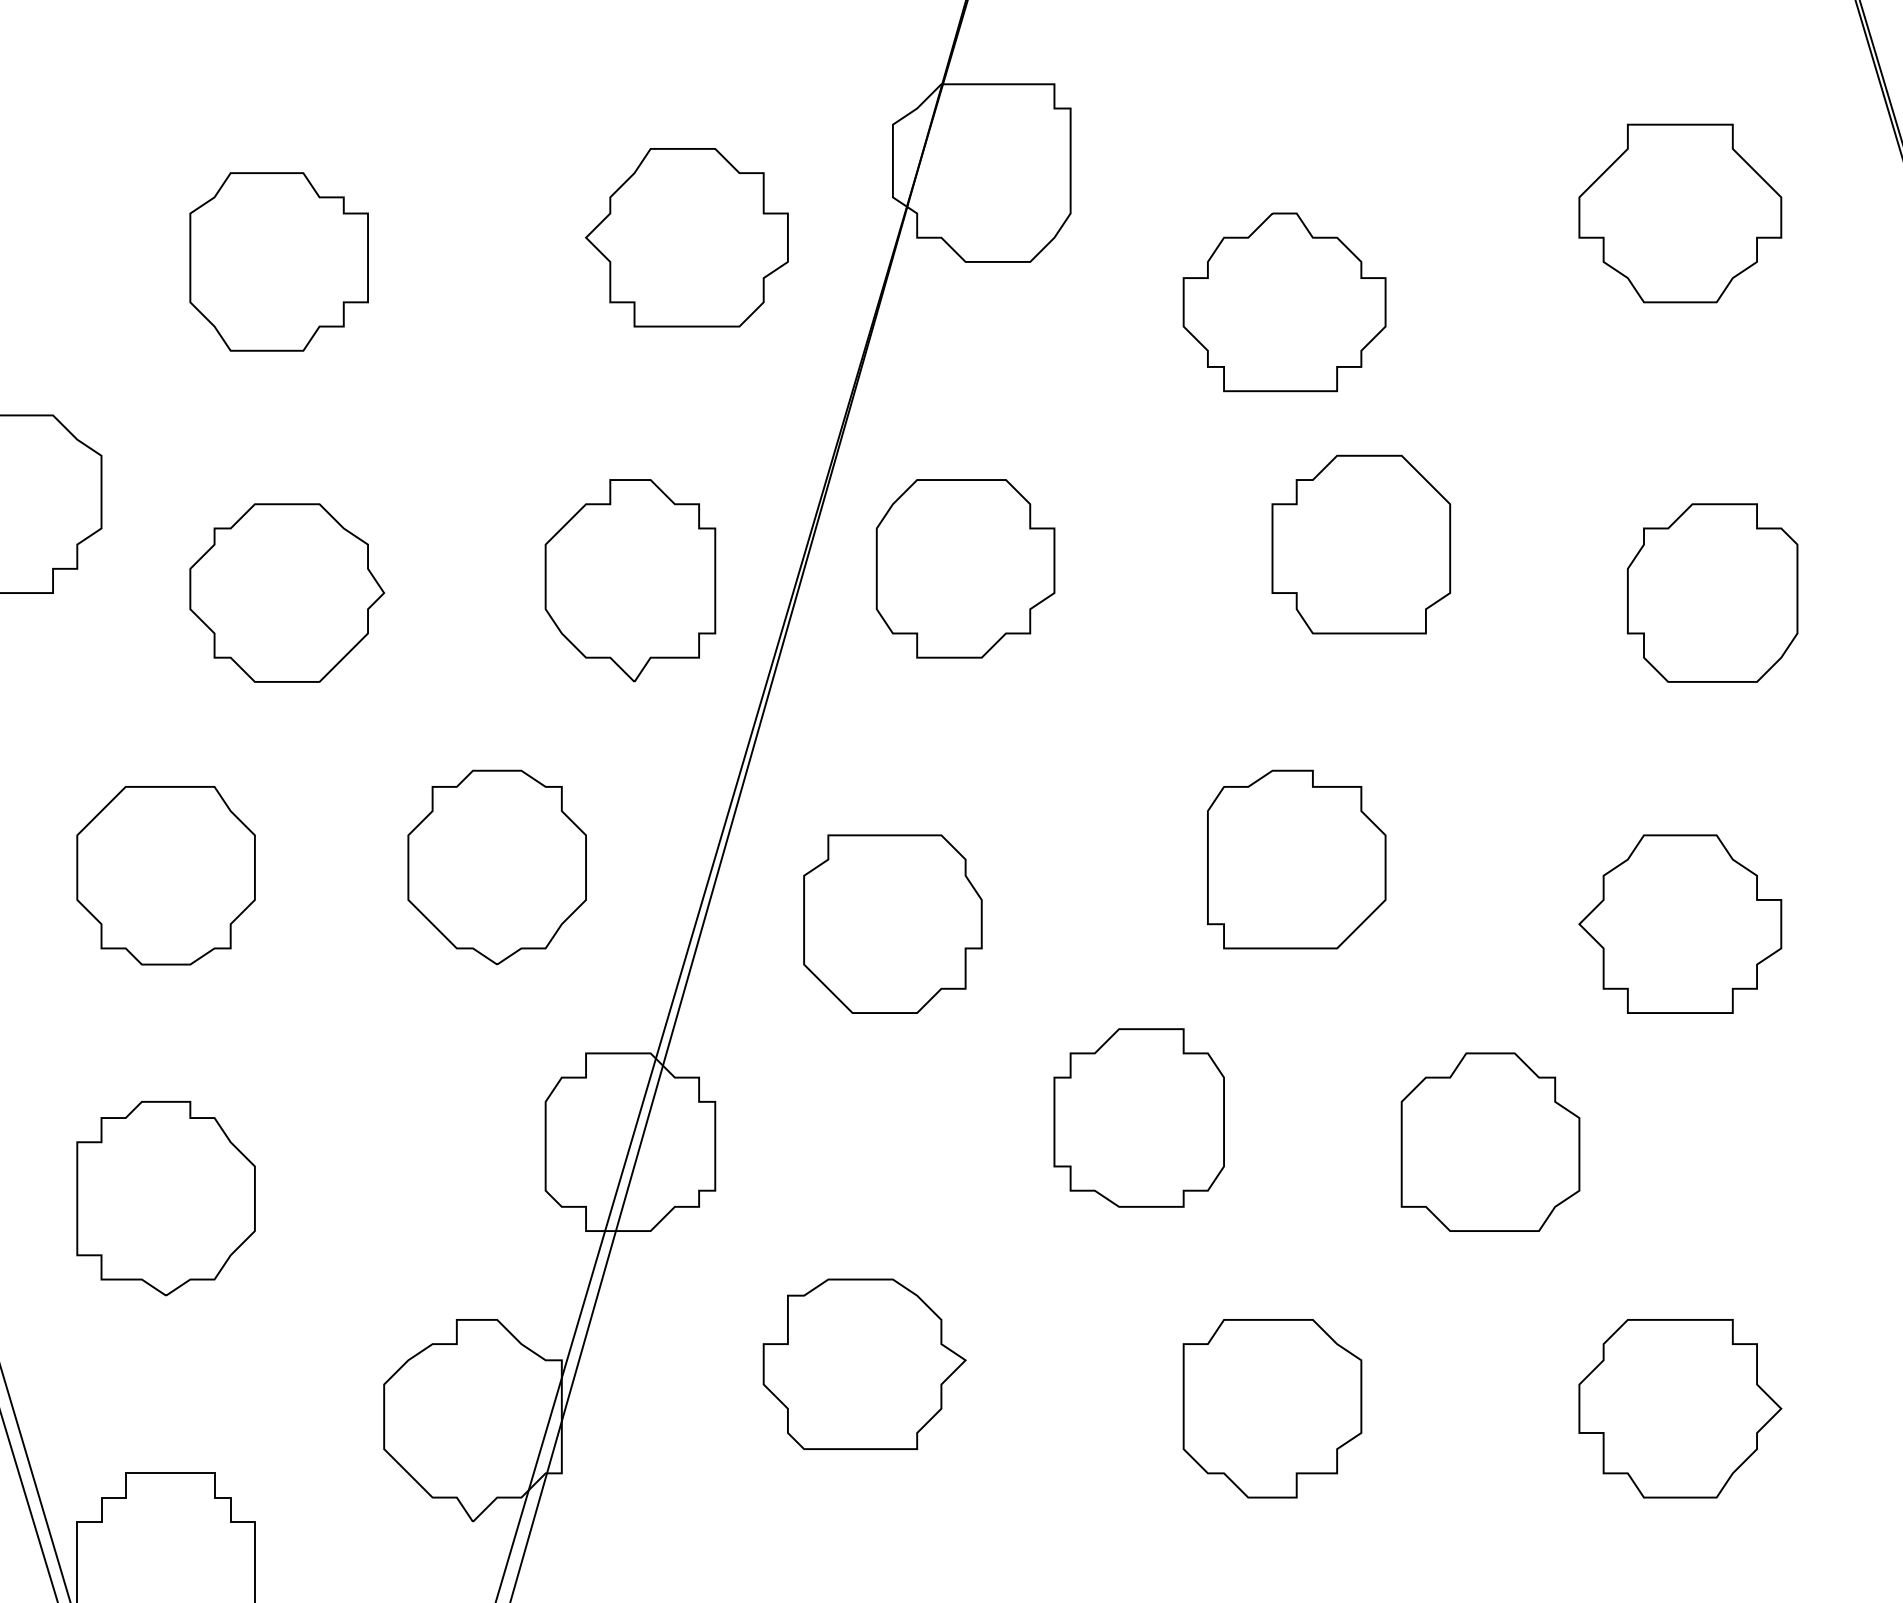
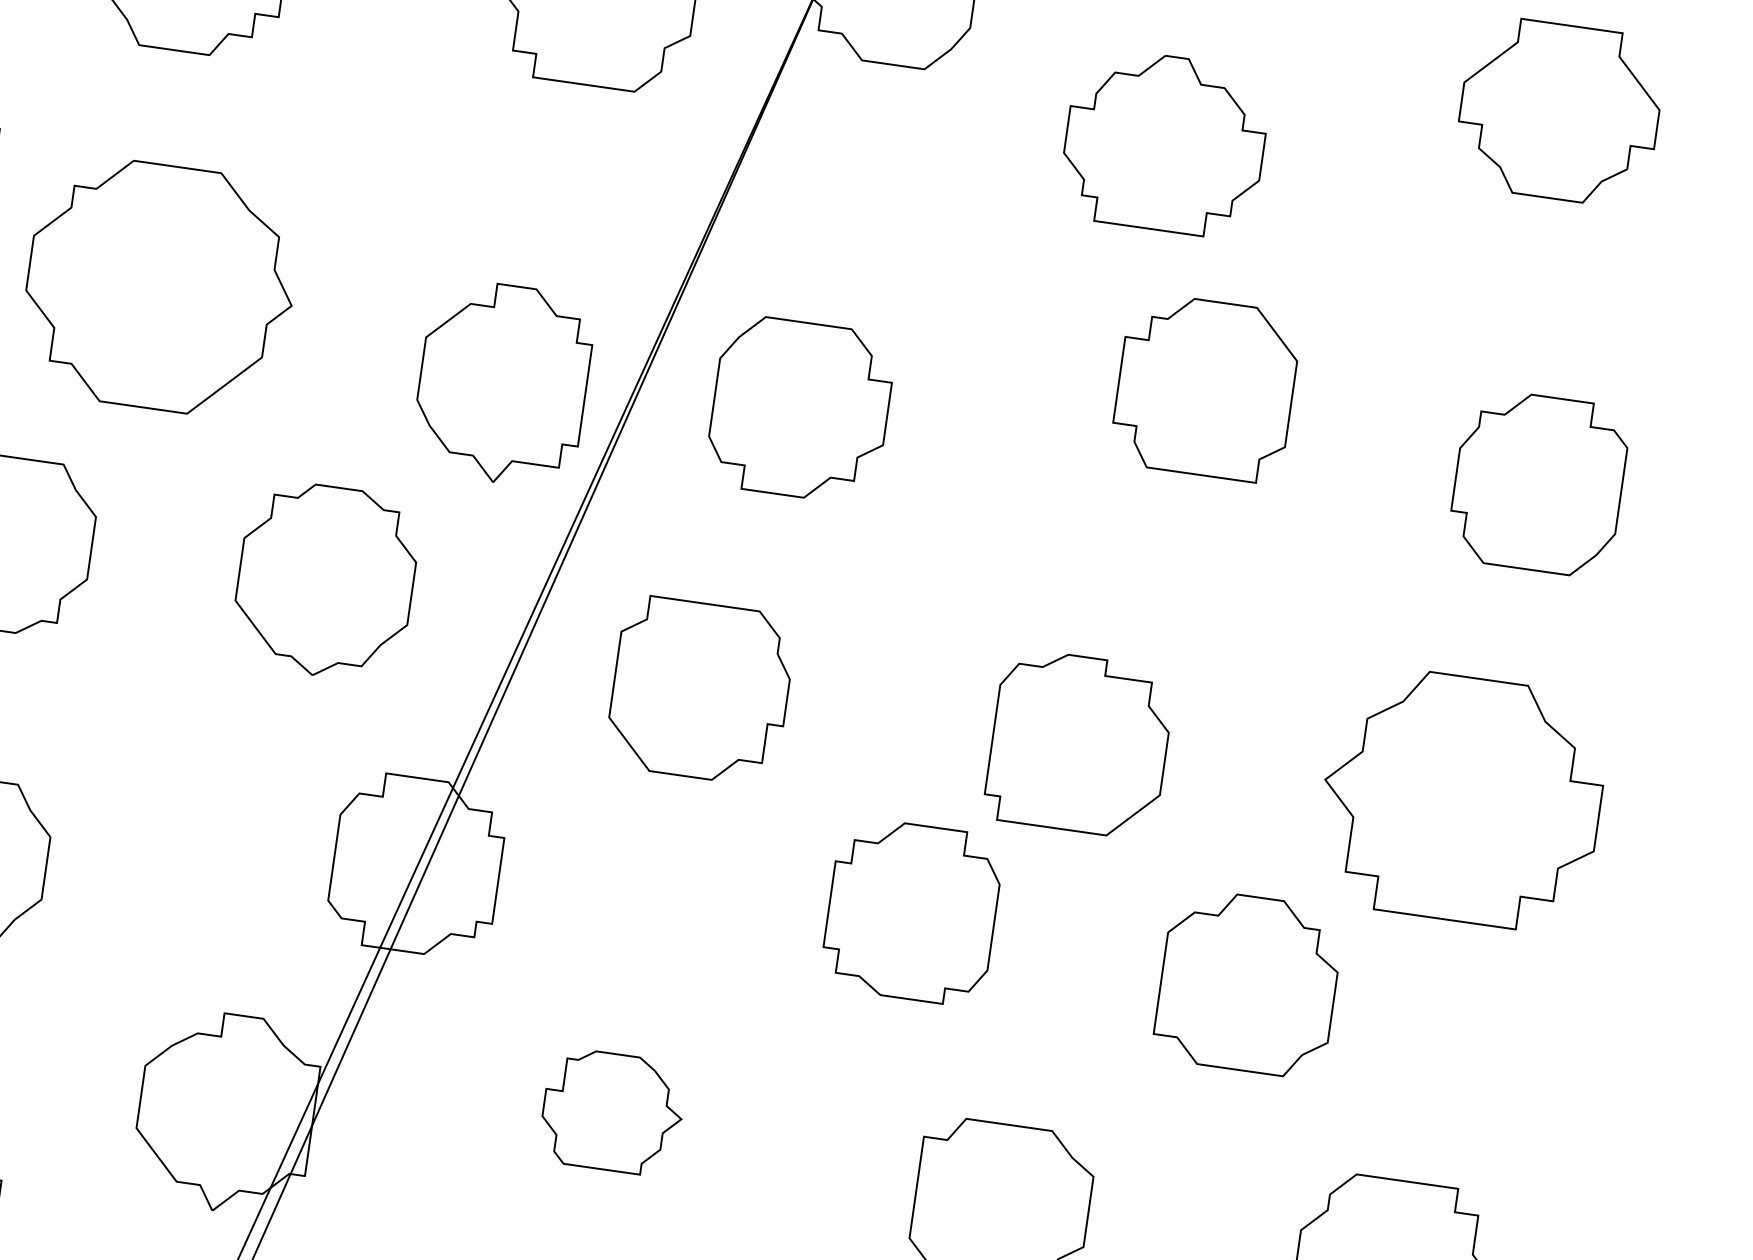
part: (965, 568) -> (800, 409), moved
part: (630, 580) -> (503, 383), moved
part: (287, 592) -> (160, 286), size x1.4
part: (1296, 859) -> (1079, 743), moved
part: (1680, 923) -> (1462, 798), size x1.4
part: (864, 1363) -> (612, 1111), size x0.7

